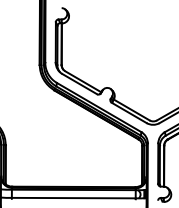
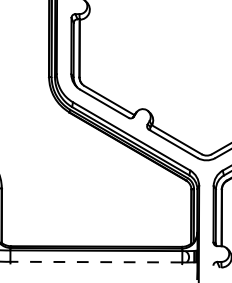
line: (73, 198) -> (95, 262), solid -> dashed

